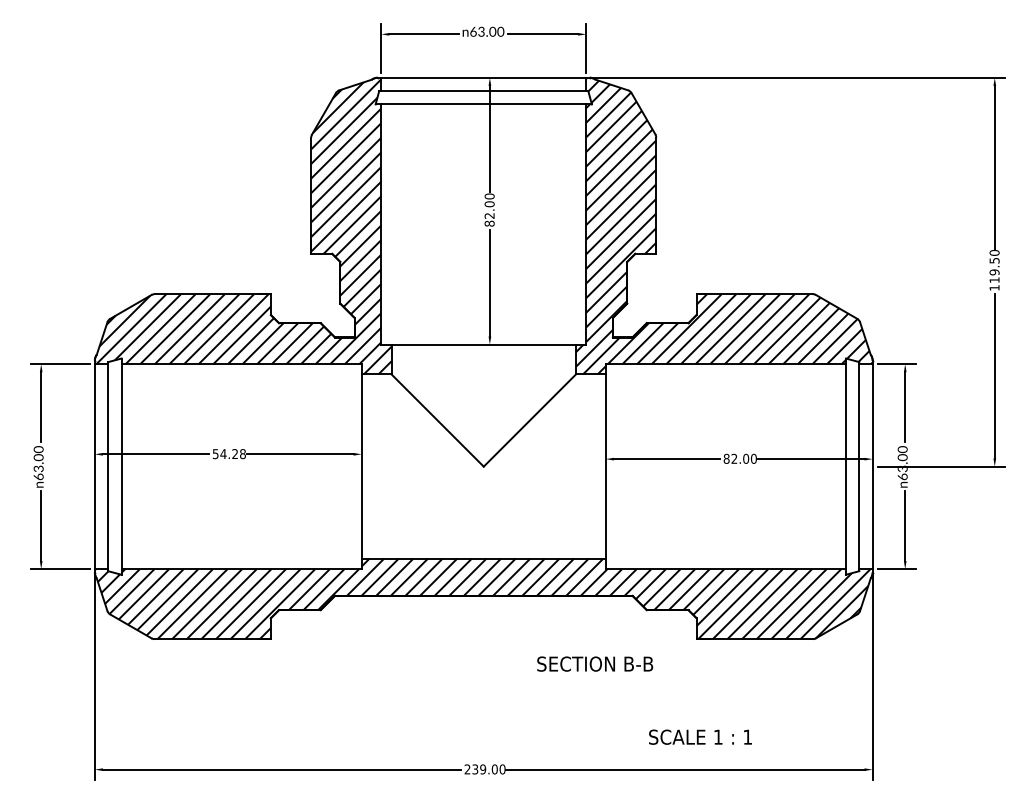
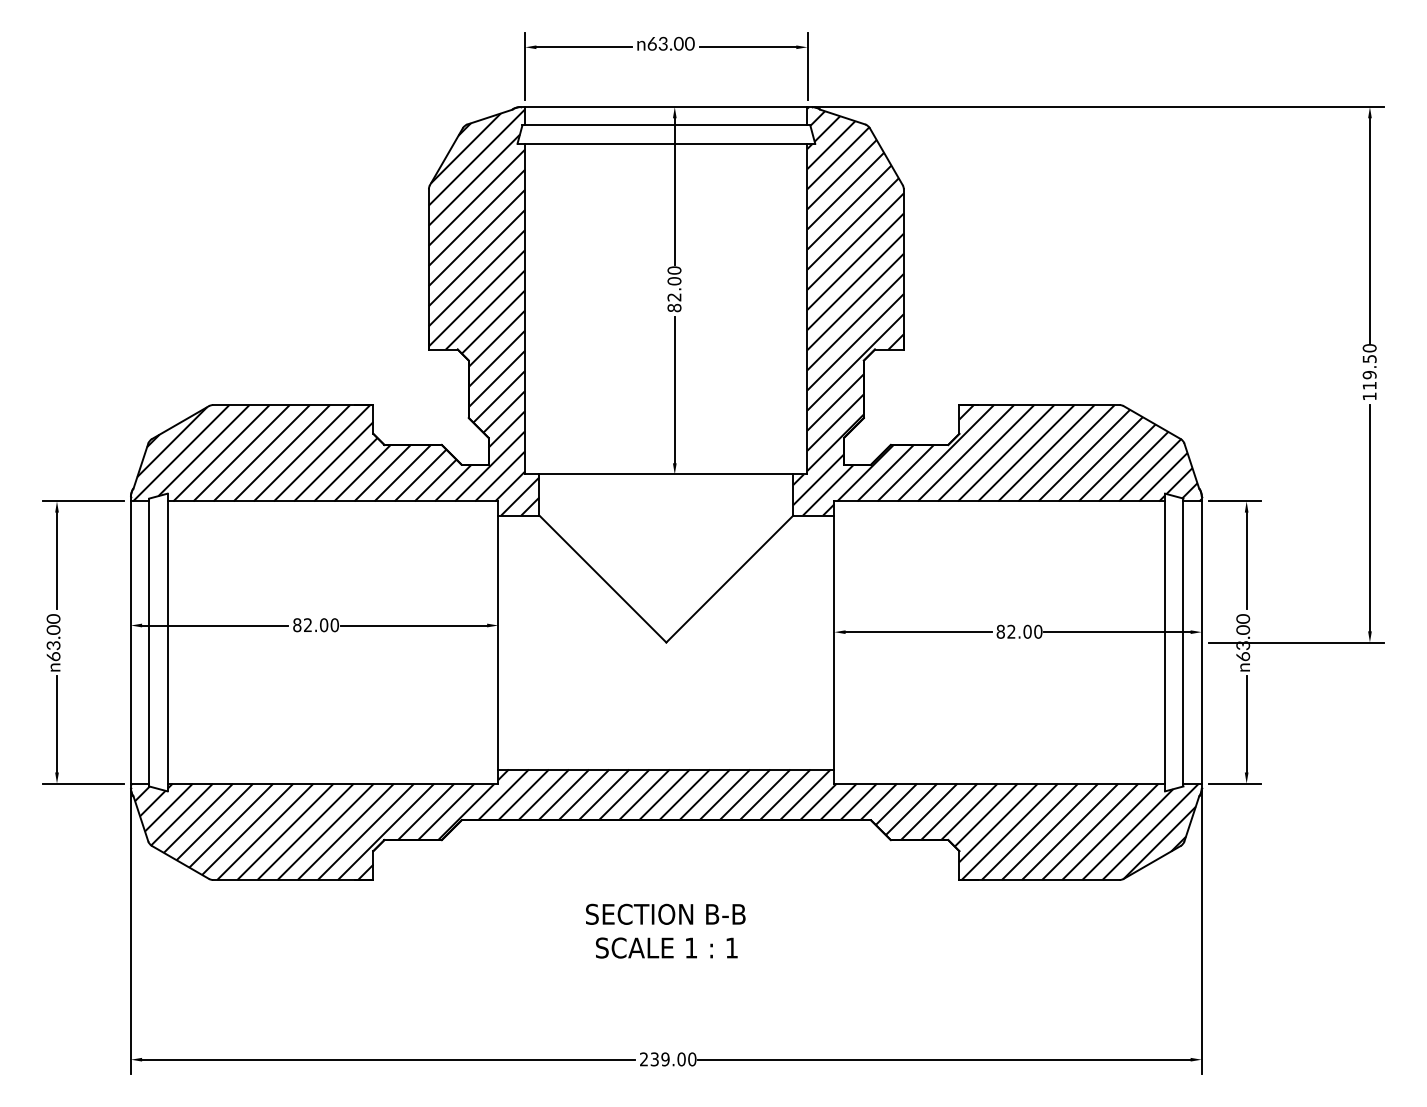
text: (229, 454) -> (316, 625), 54.28 -> 82.00
text: (594, 663) -> (665, 913), moved
text: (700, 736) -> (666, 947), moved

